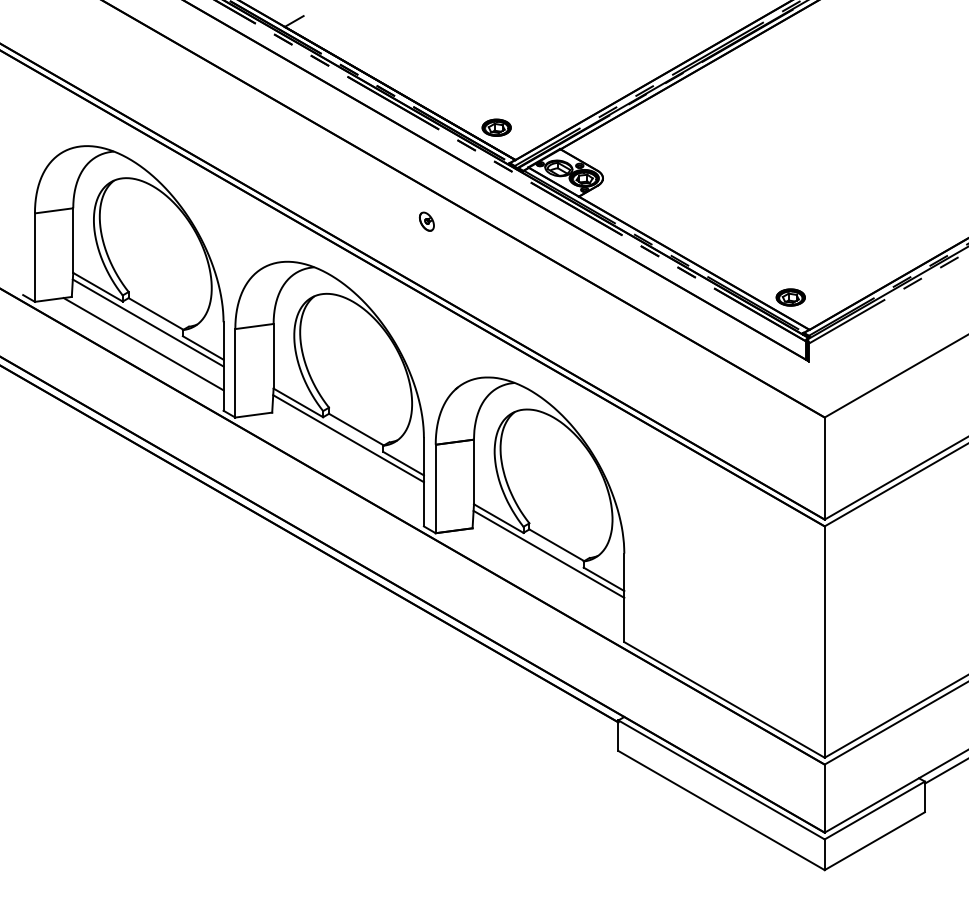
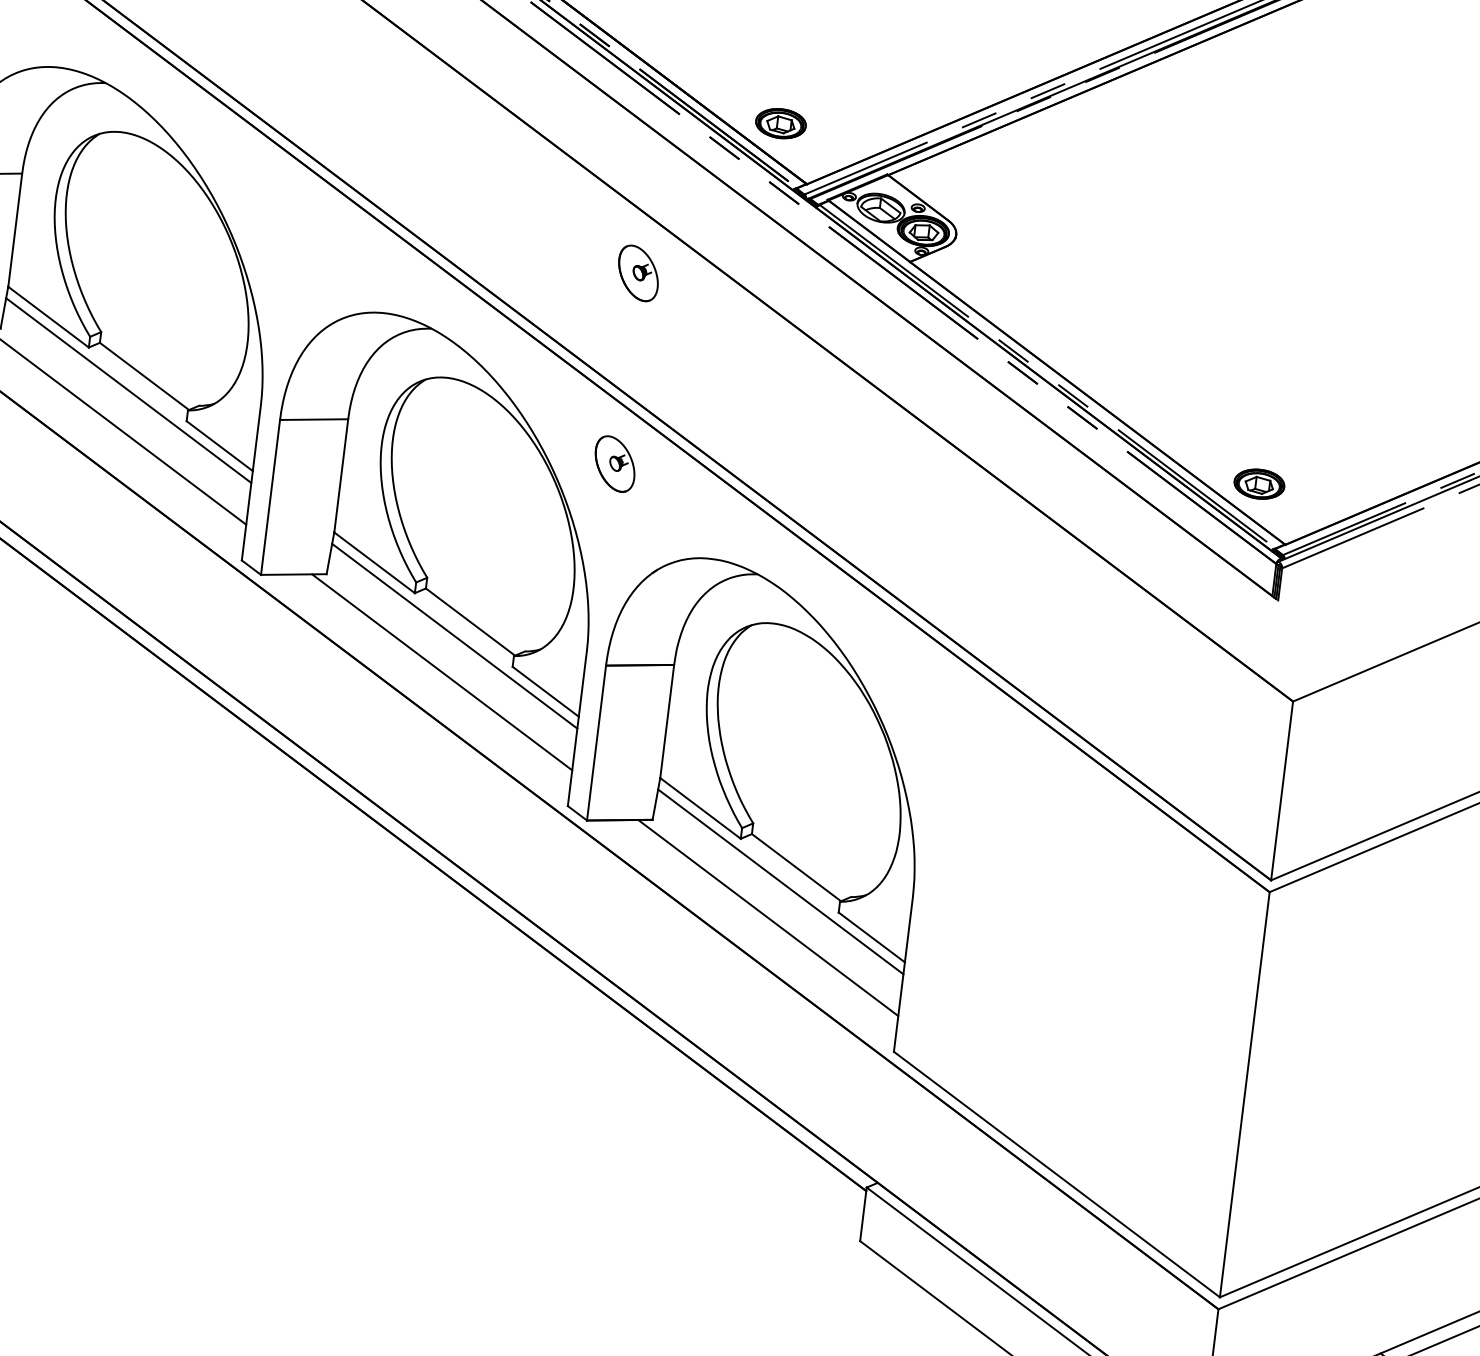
part: (426, 221) -> (637, 272), size x1.67
part: (426, 330) -> (614, 463), added
line: (343, 459) -> (441, 671), added
line: (544, 575) -> (768, 917), added

